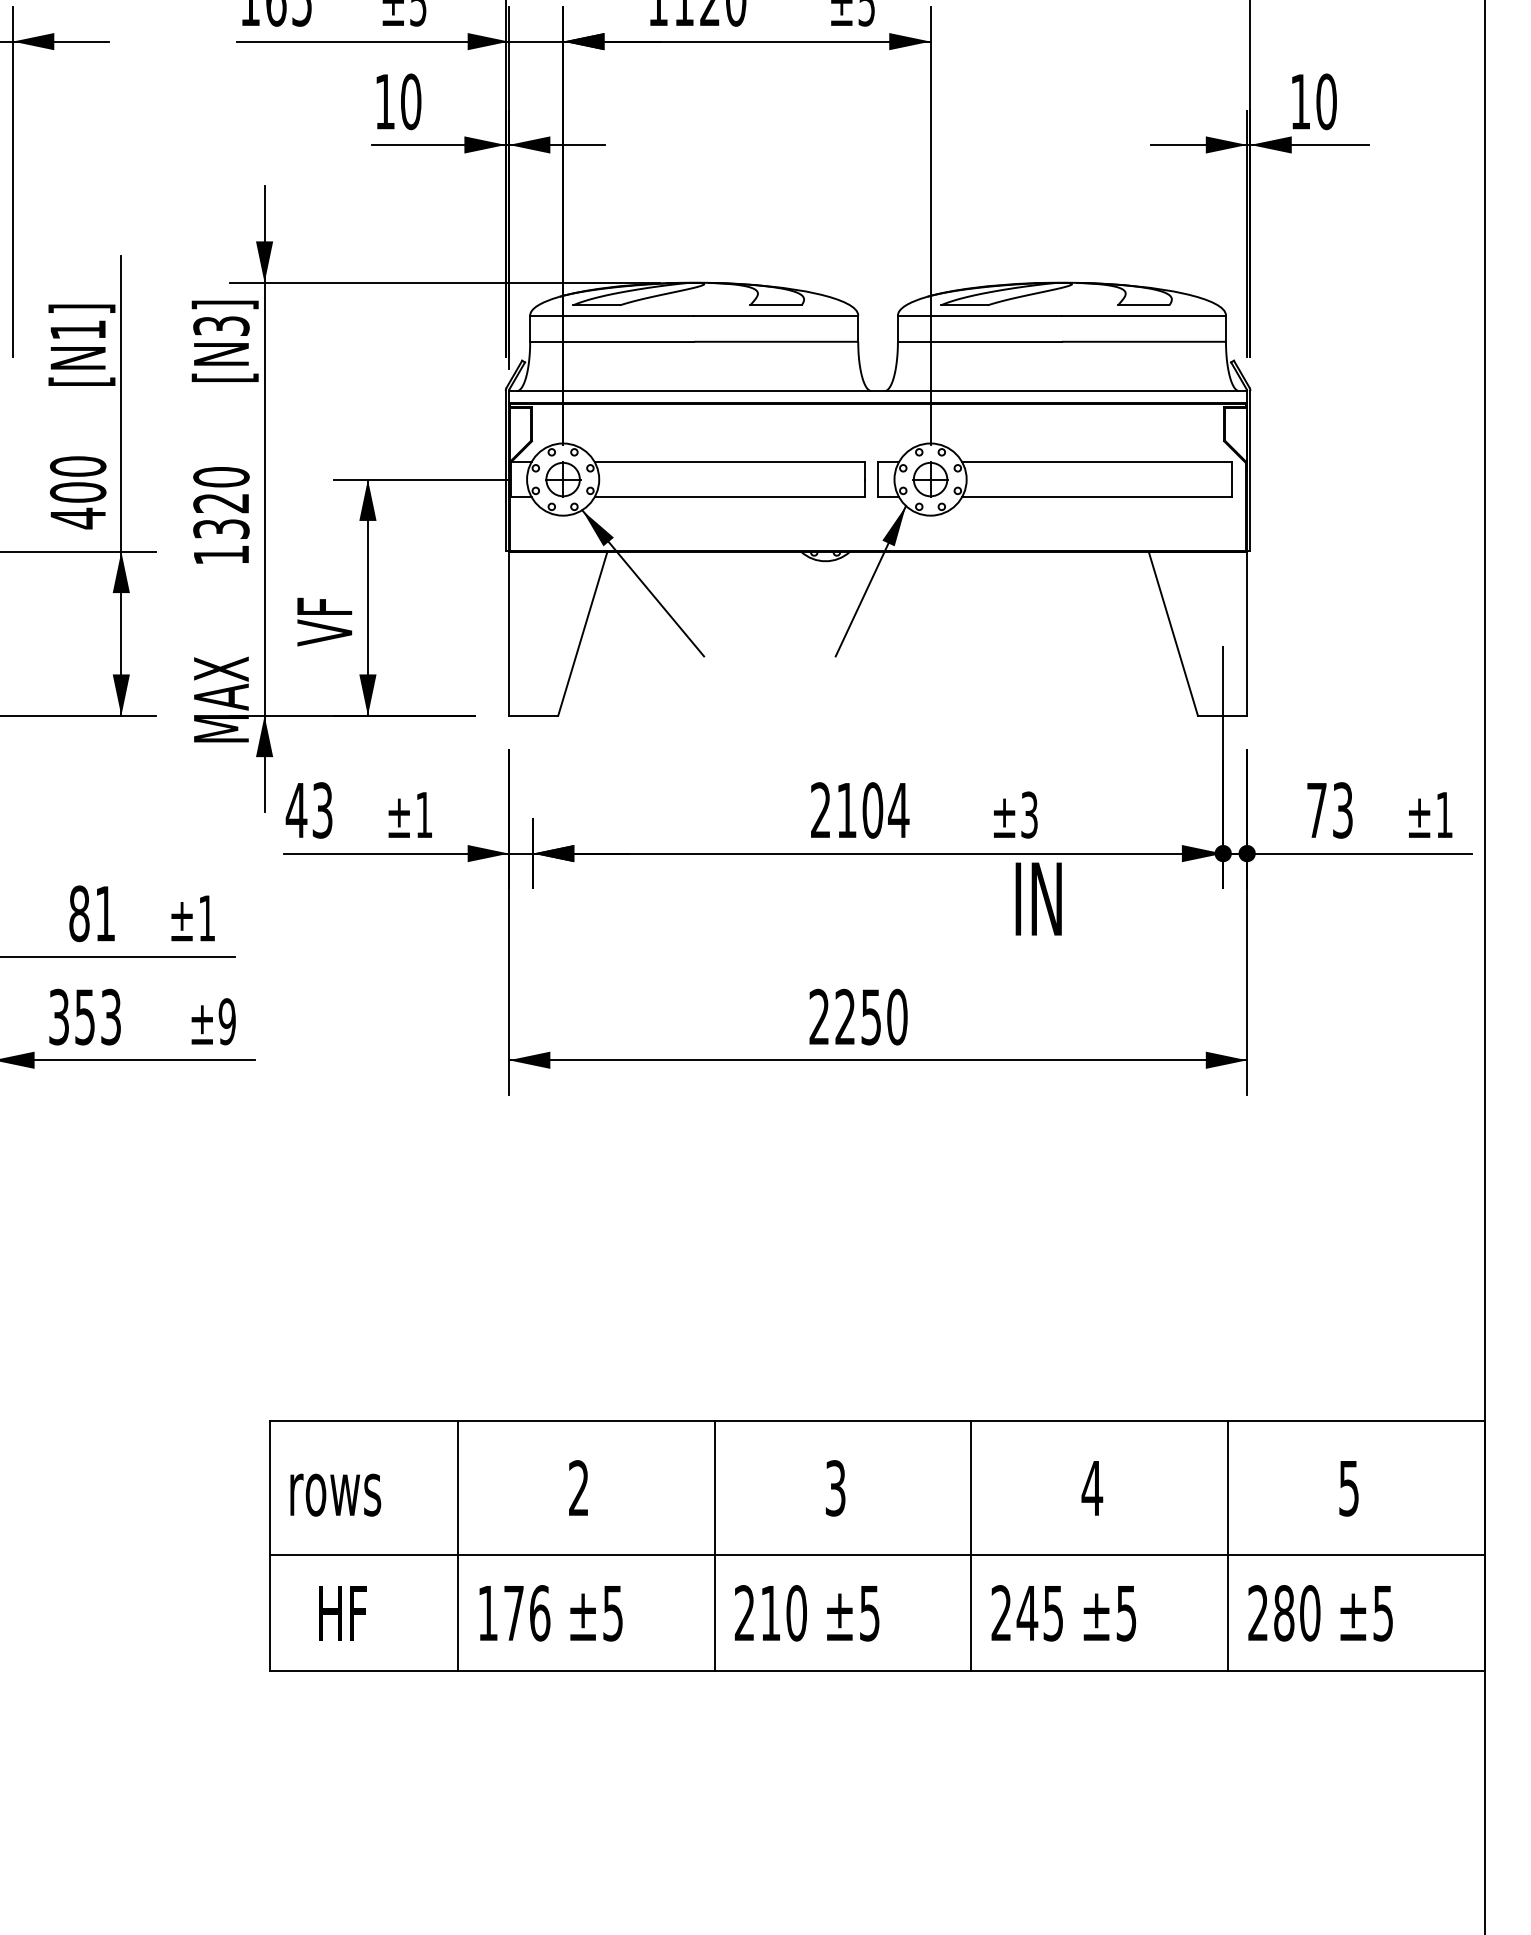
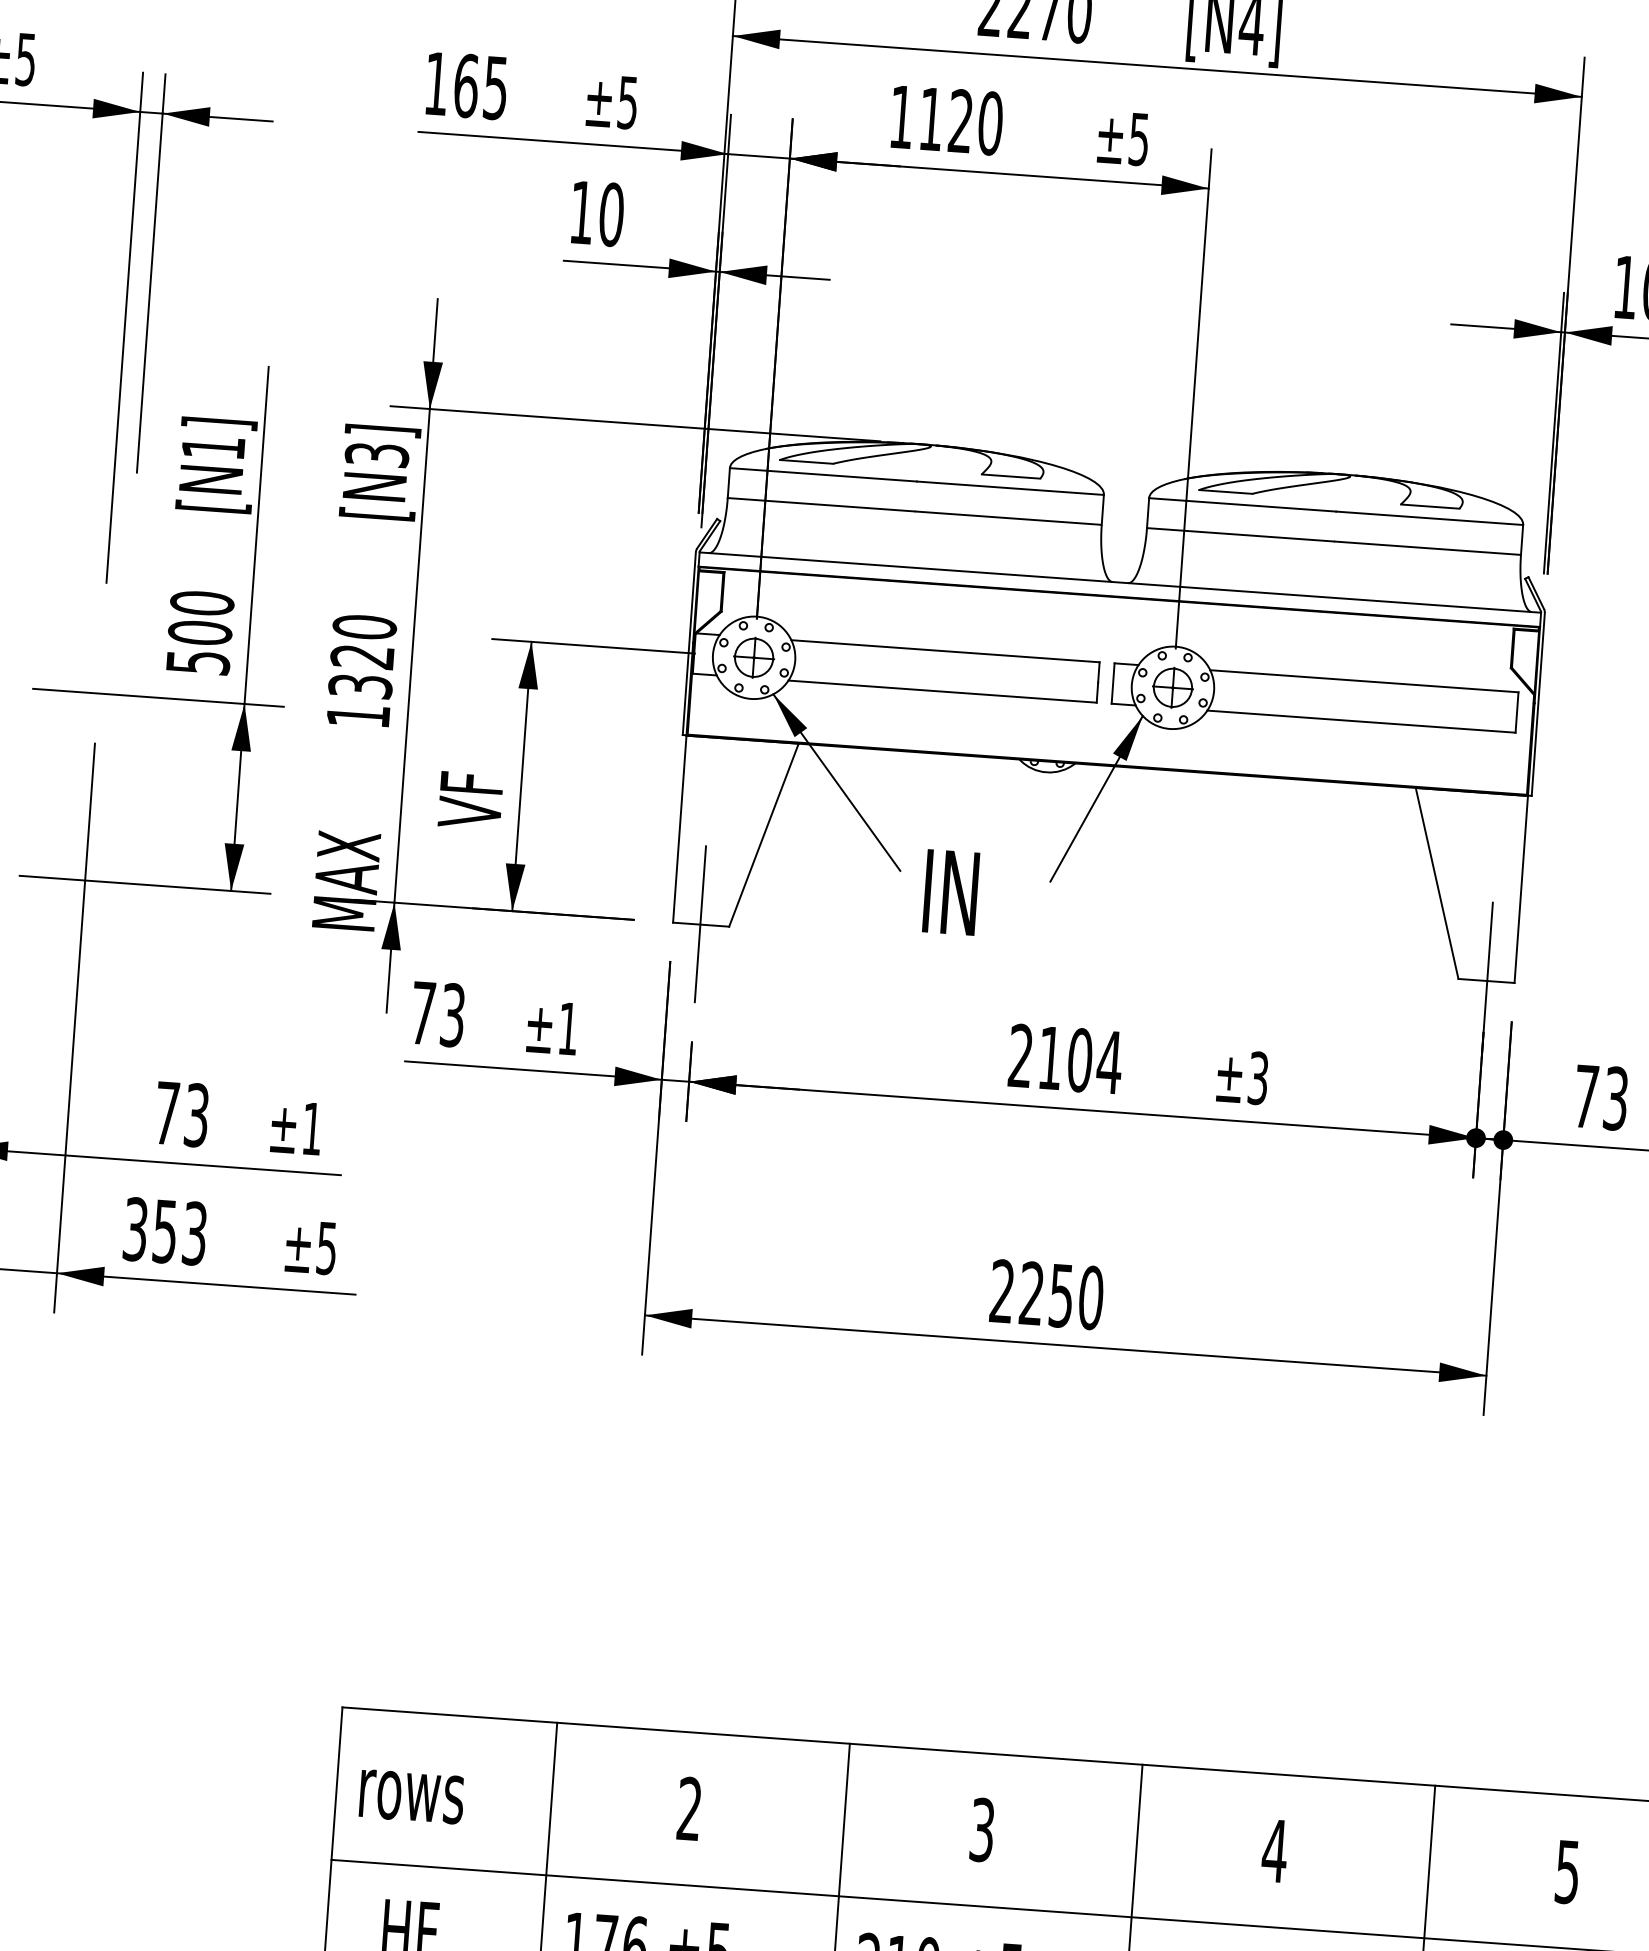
text: (78, 518) -> (198, 662), 400 -> 500
line: (532, 715) -> (699, 924), added
text: (296, 810) -> (423, 1013), 43 -> 73
text: (1038, 898) -> (950, 891), moved
text: (92, 913) -> (182, 1114), 81 -> 73
text: (226, 1021) -> (326, 1248), ±9 -> ±5

